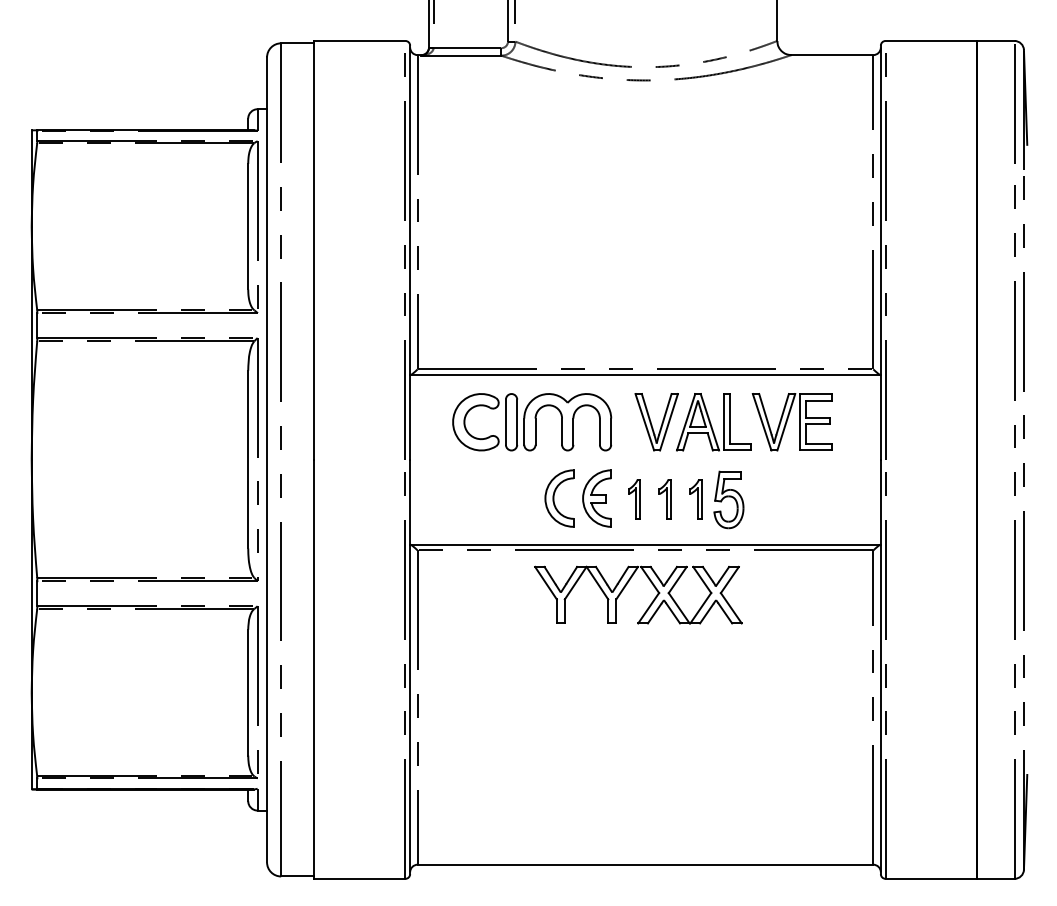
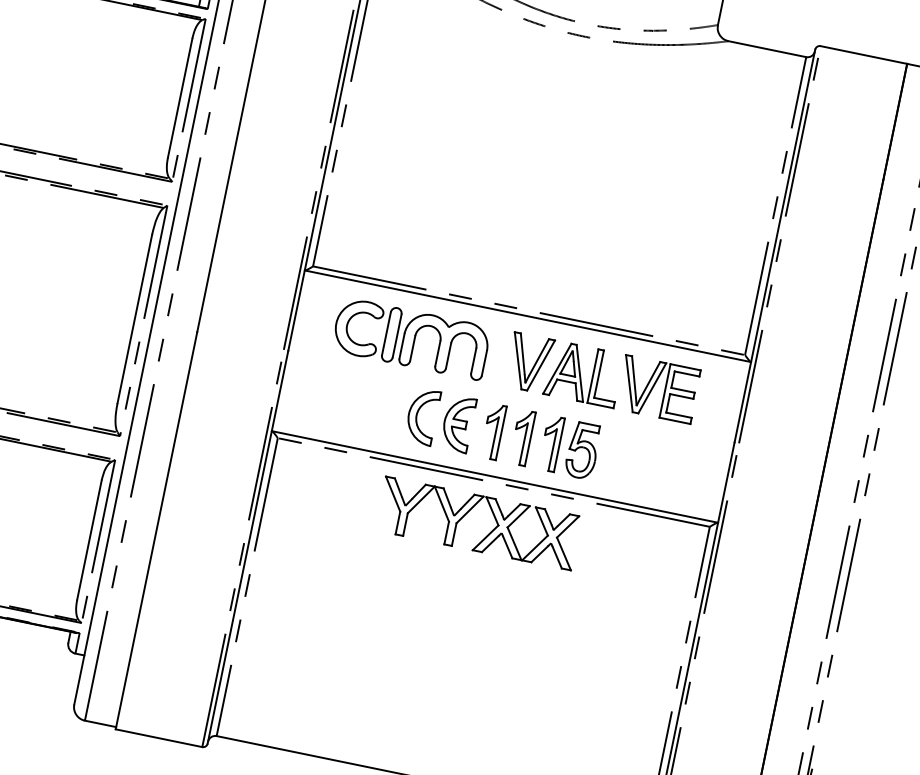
part: (634, 499) -> (493, 432), size x1.43
part: (665, 499) -> (522, 438), size x1.43
part: (695, 499) -> (551, 443), size x1.43

